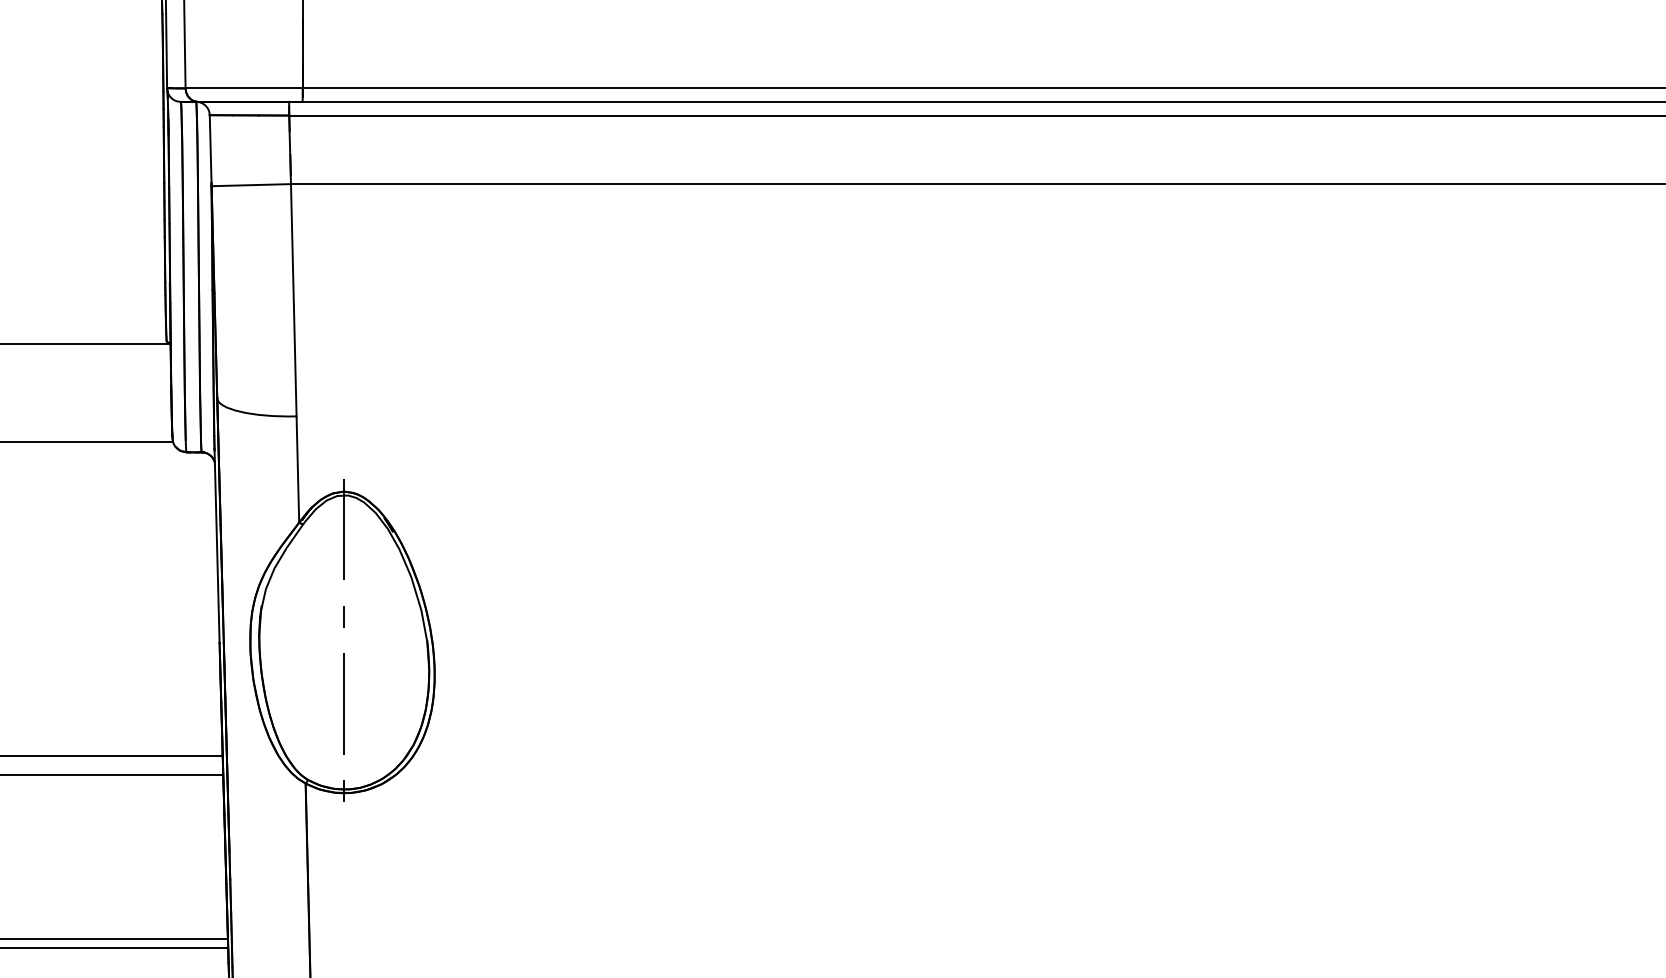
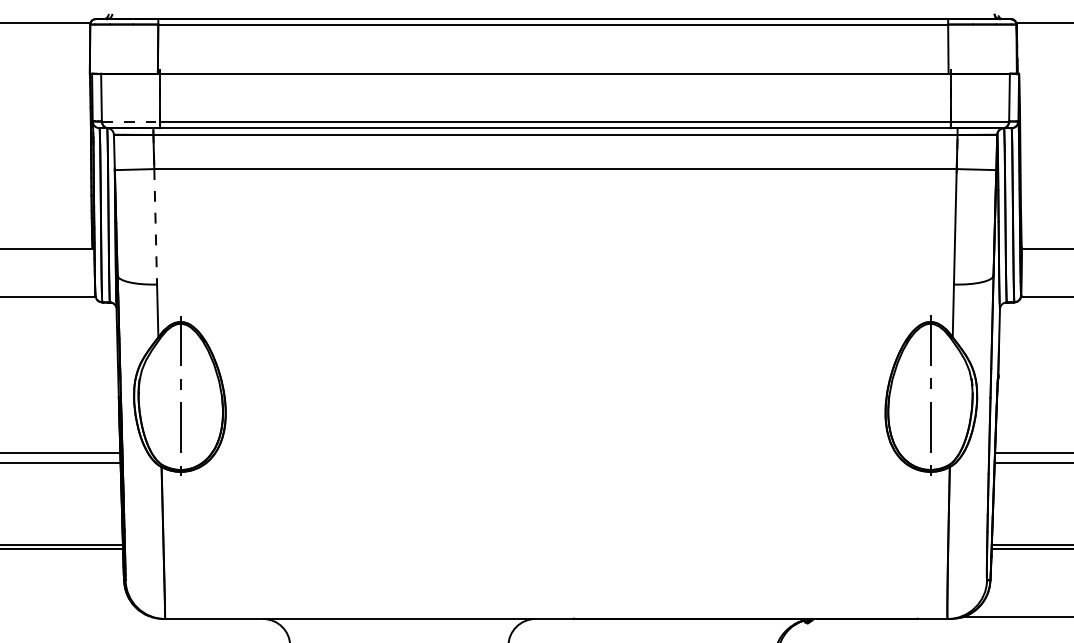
line: (245, 88) -> (131, 121), solid -> dashed
line: (293, 299) -> (155, 226), solid -> dashed

